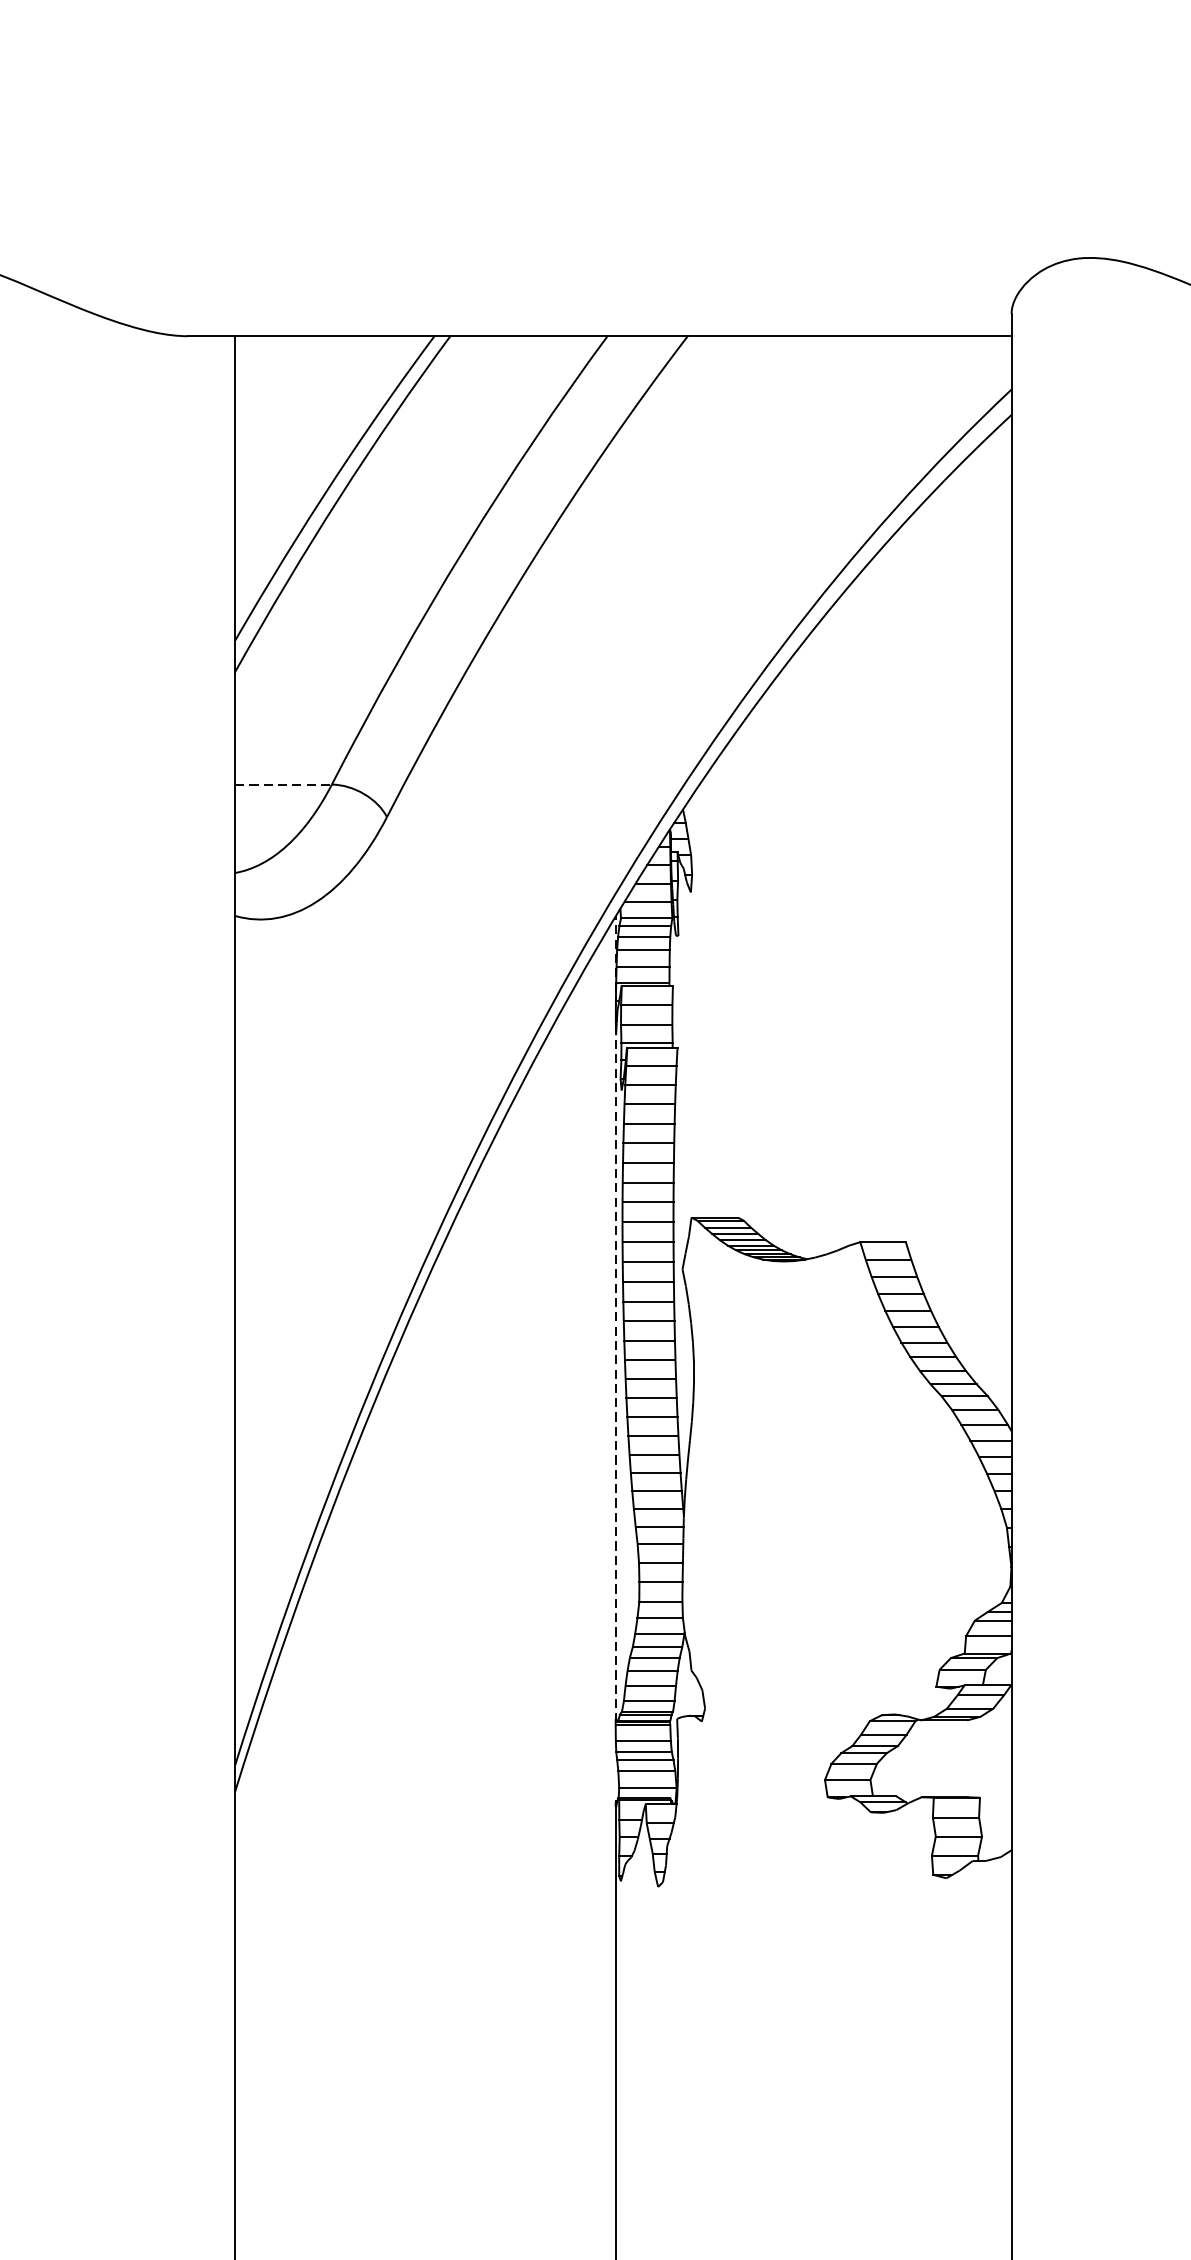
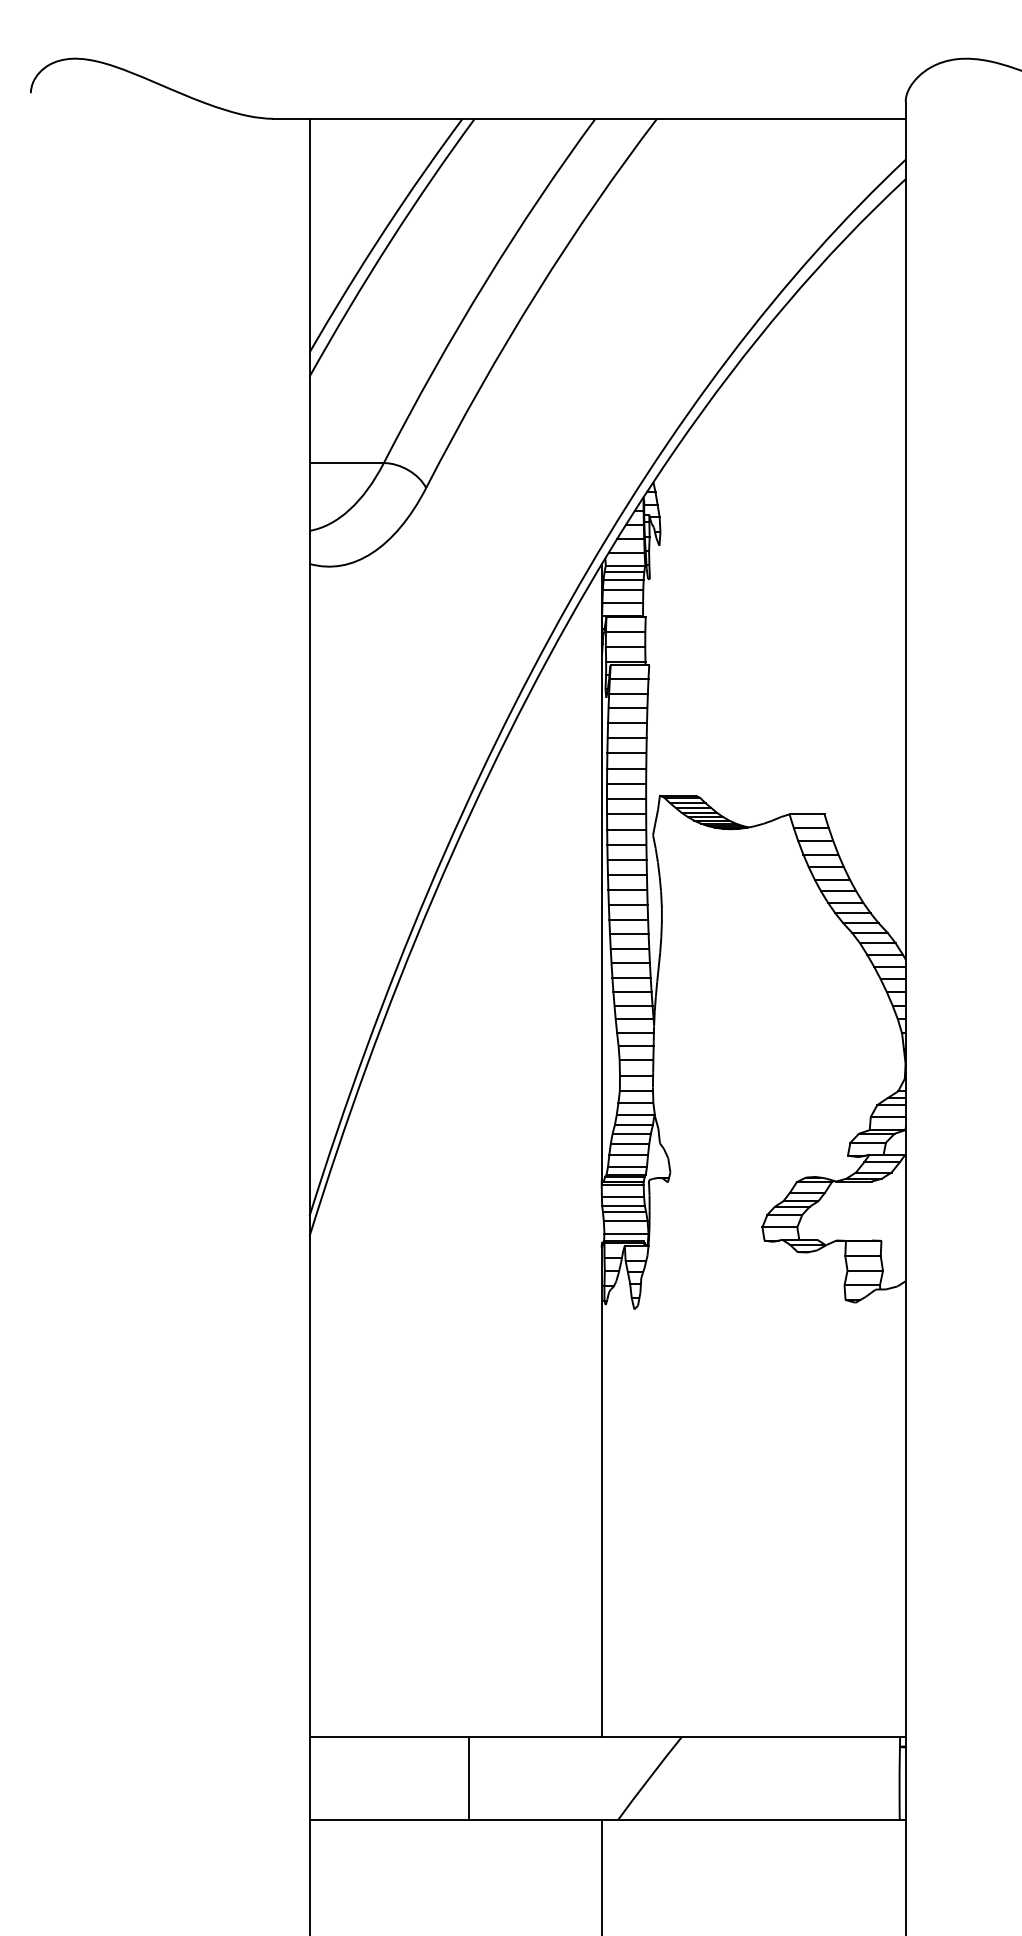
line: (284, 785) -> (347, 463), dashed -> solid
line: (615, 1319) -> (601, 873), dashed -> solid

